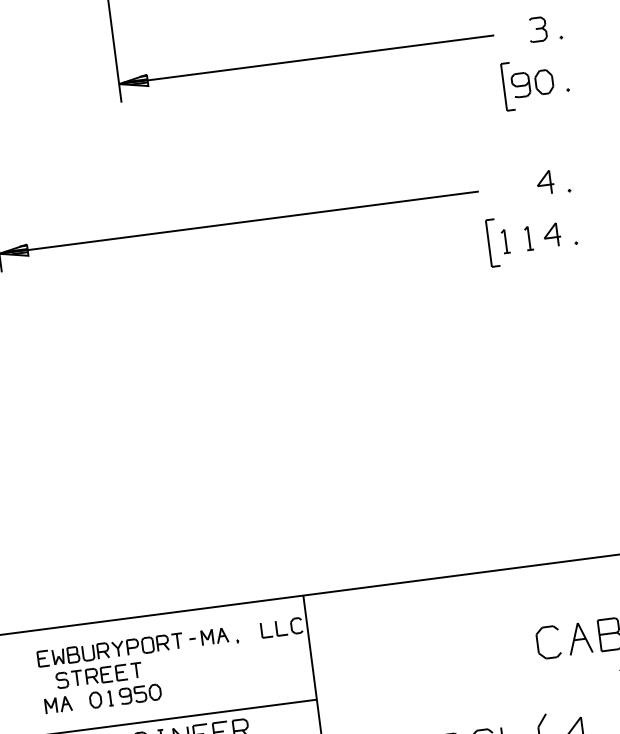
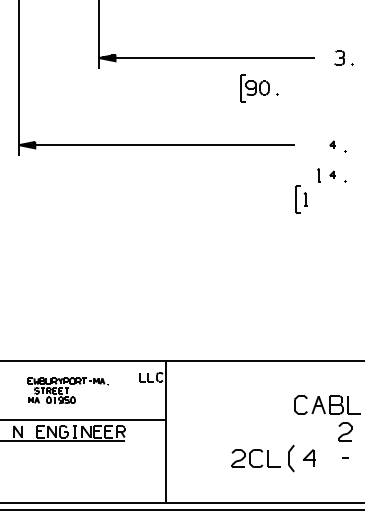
part: (535, 83) -> (259, 88), moved
part: (544, 181) -> (332, 144), size x0.6
part: (551, 234) -> (332, 174), size x0.6
part: (497, 242) -> (301, 199), moved
part: (140, 669) -> (68, 390), size x0.7

